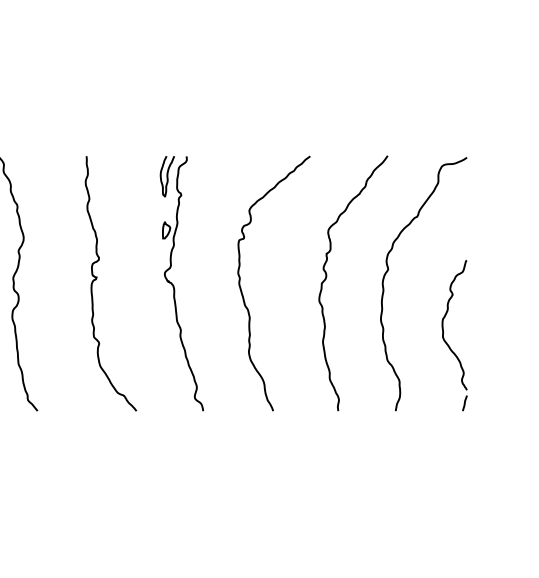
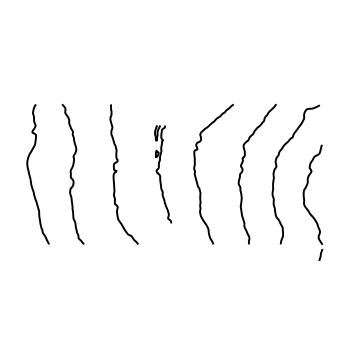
part: (180, 283) -> (162, 174), size x0.7
part: (453, 334) -> (312, 202), size x1.4

